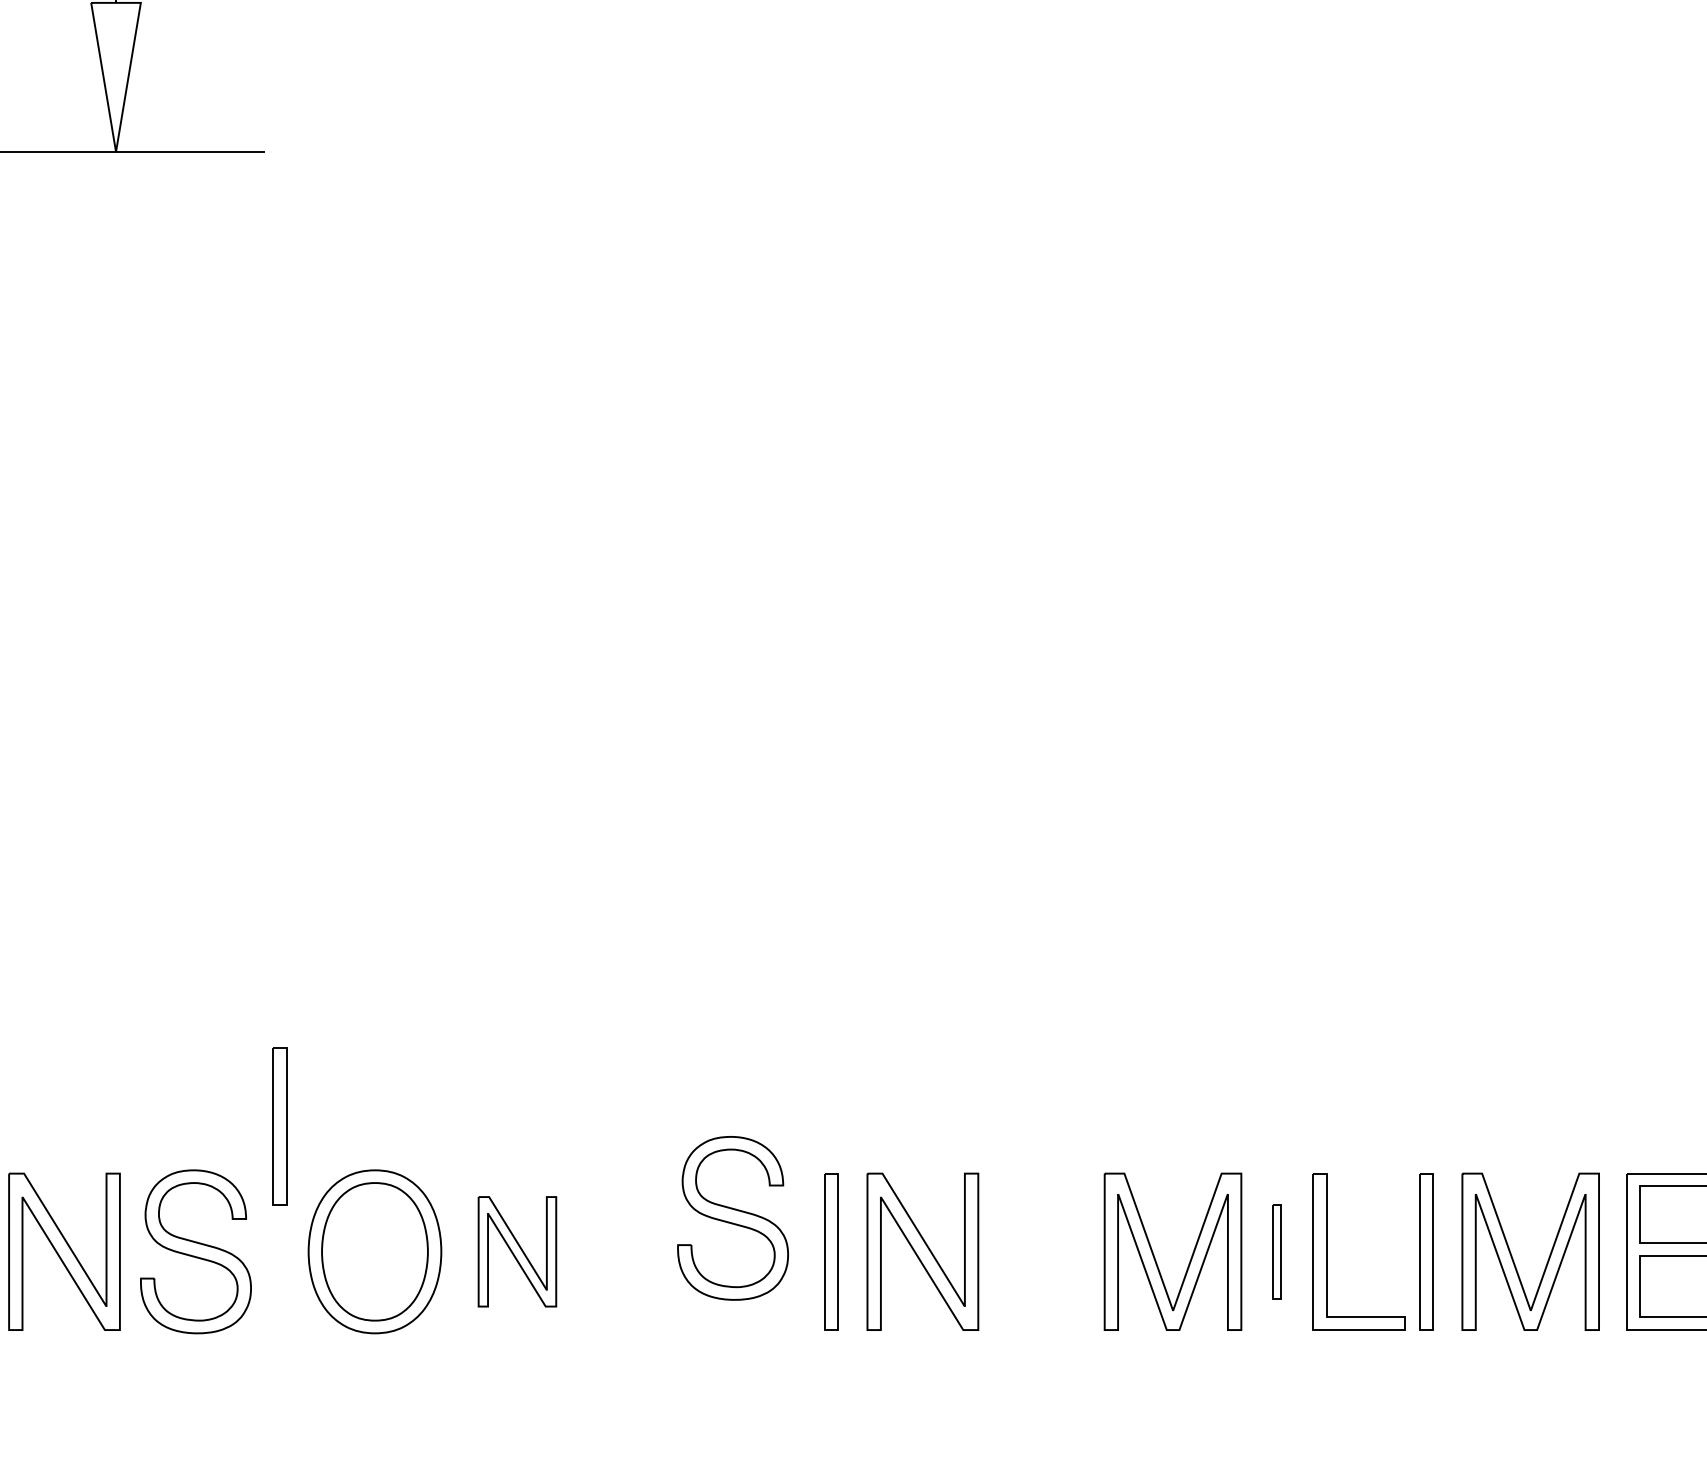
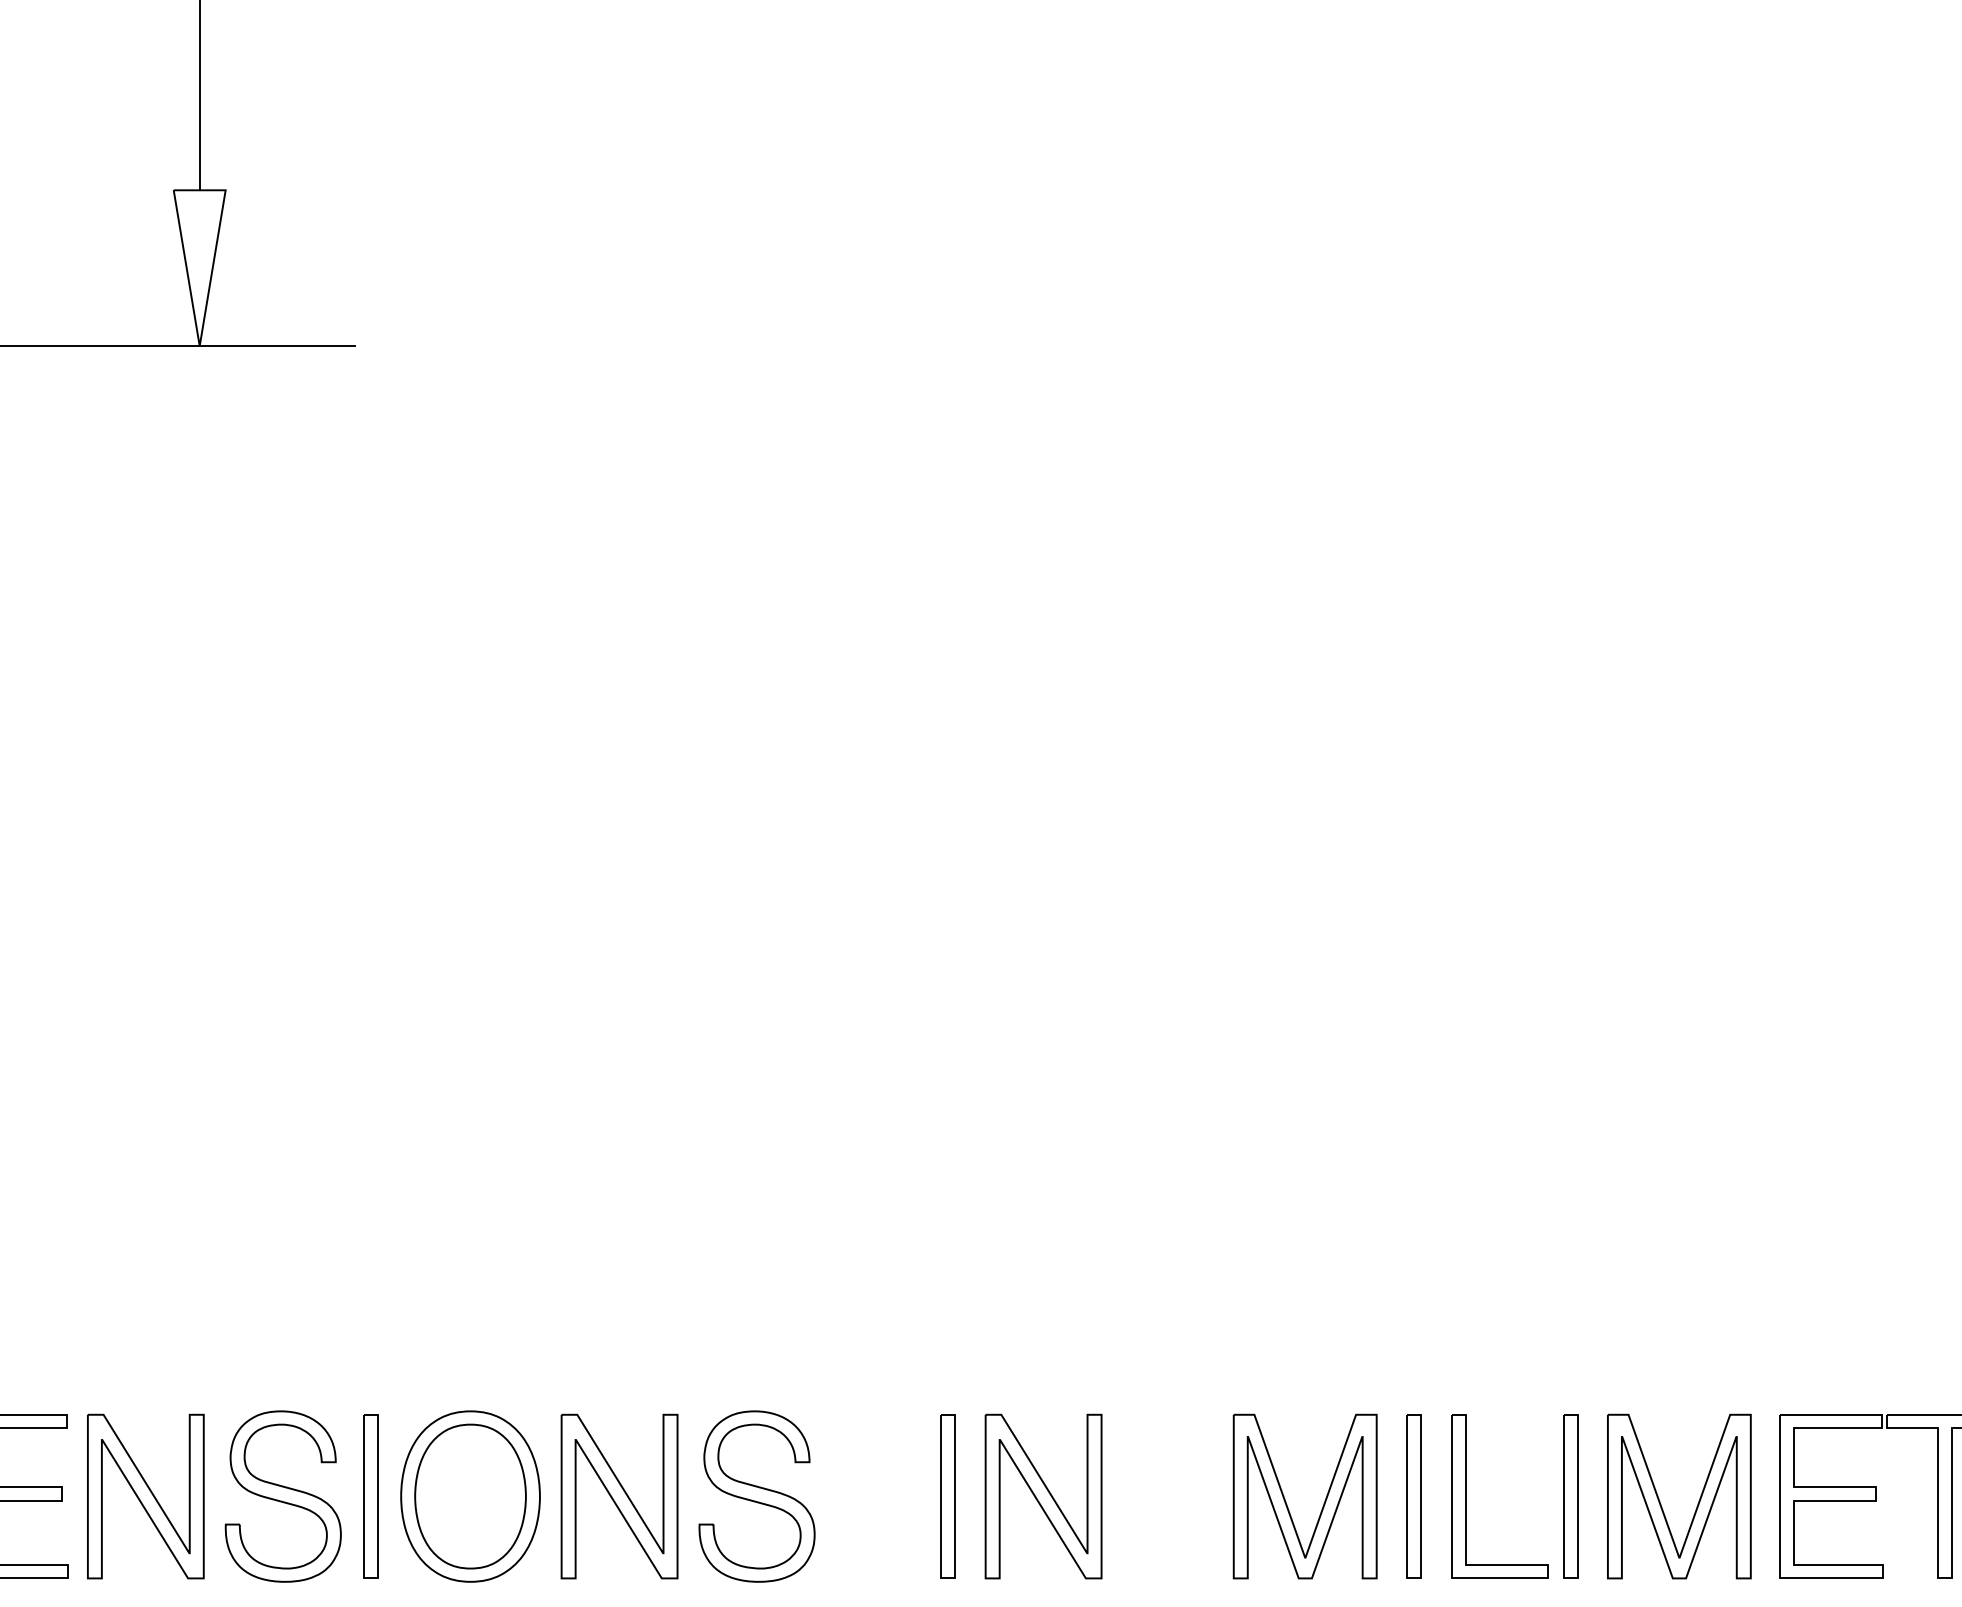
part: (279, 1126) -> (370, 1496), moved
part: (732, 1218) -> (756, 1496), moved
part: (517, 1251) -> (619, 1496), size x1.43
part: (1276, 1251) -> (1413, 1496), size x1.67

